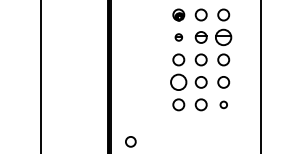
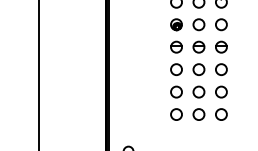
part: (178, 37) -> (176, 47), size x1.67
part: (223, 37) -> (221, 47), size x0.71
circle: (178, 82) -> (176, 92), size x0.71
circle: (223, 104) -> (221, 114), size x1.67

